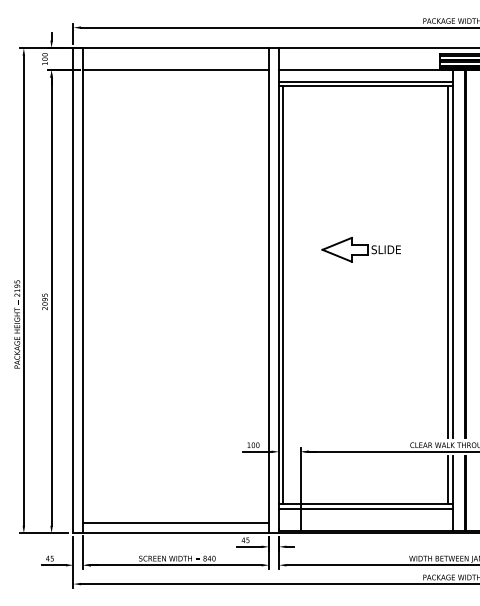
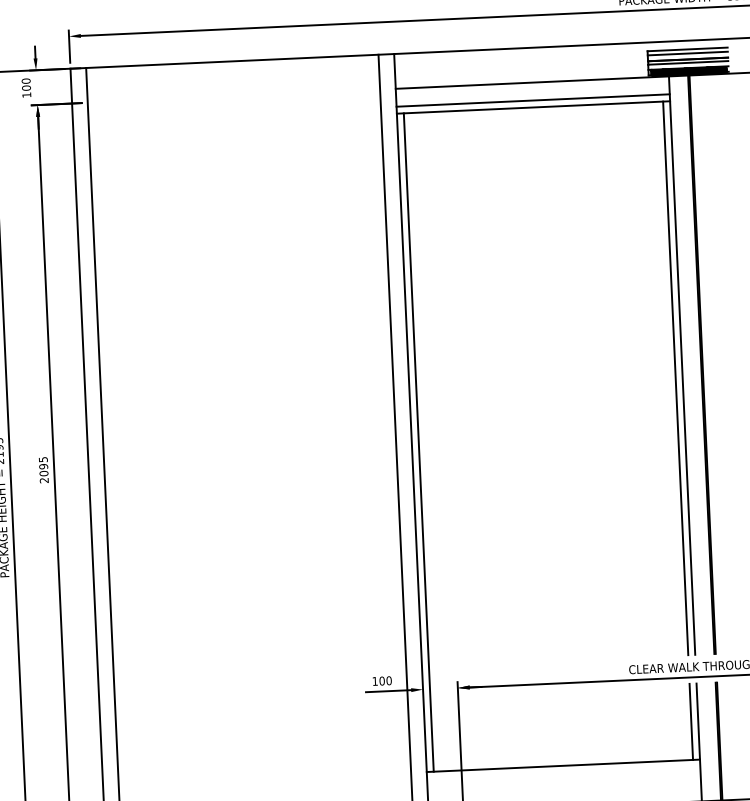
line: (176, 70) -> (234, 96), removed
part: (360, 249) -> (536, 365), removed
line: (365, 508) -> (563, 772), removed

